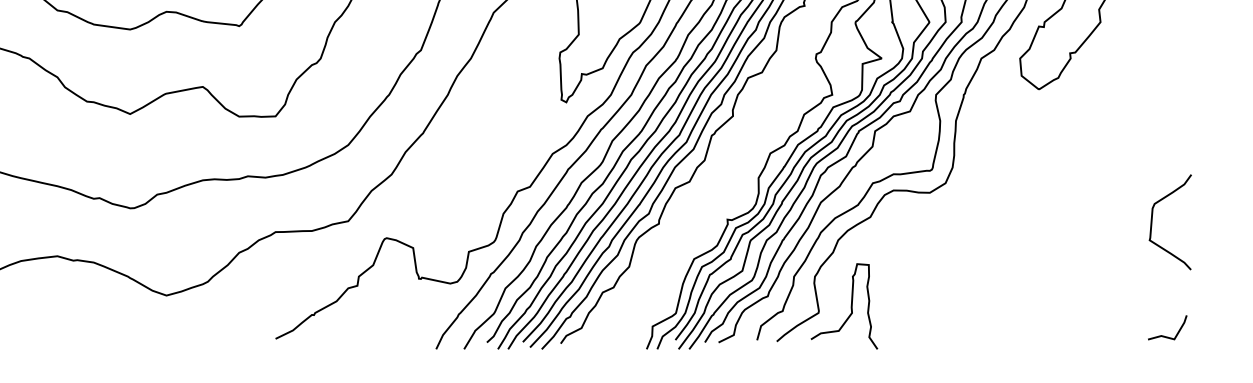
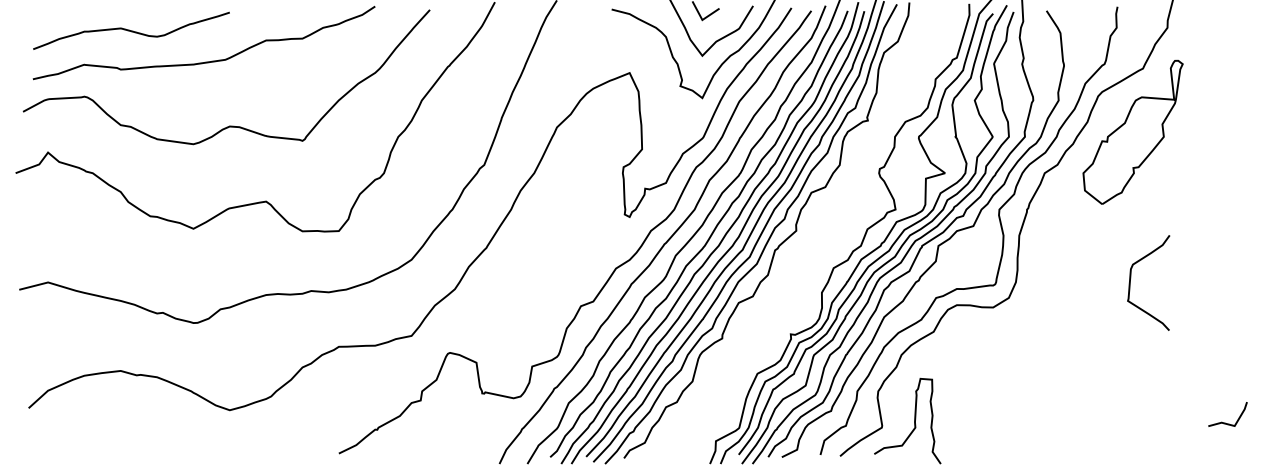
curve: (1153, 217) -> (1131, 278), moved
line: (1165, 335) -> (1225, 422), moved

